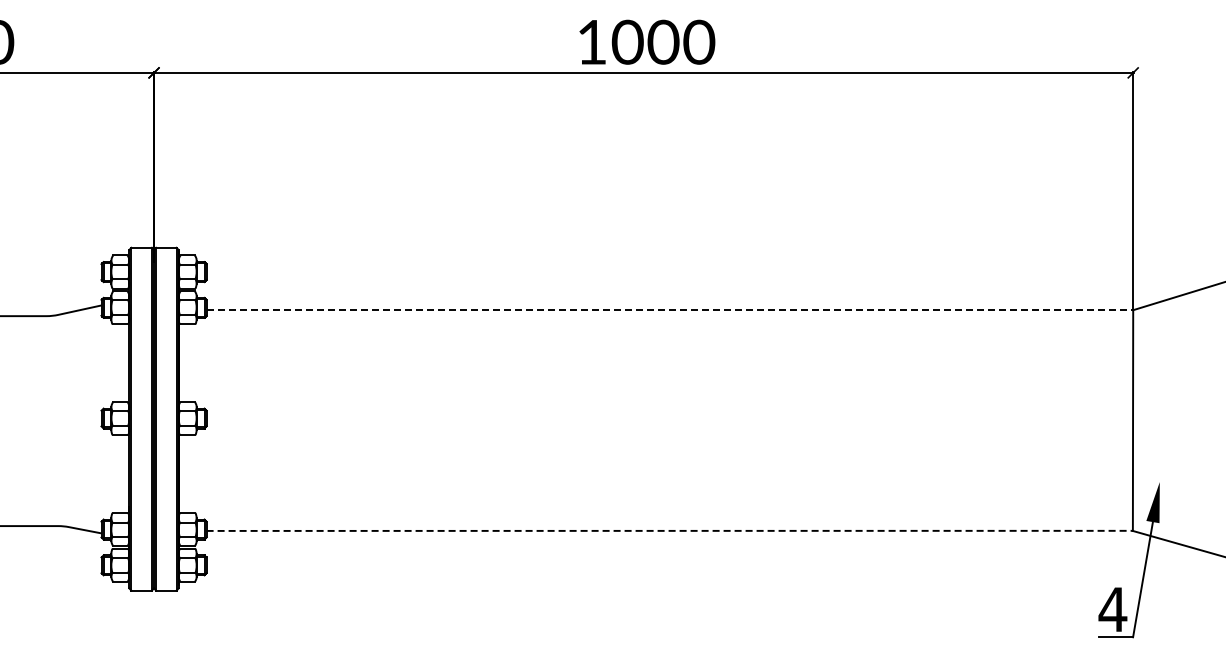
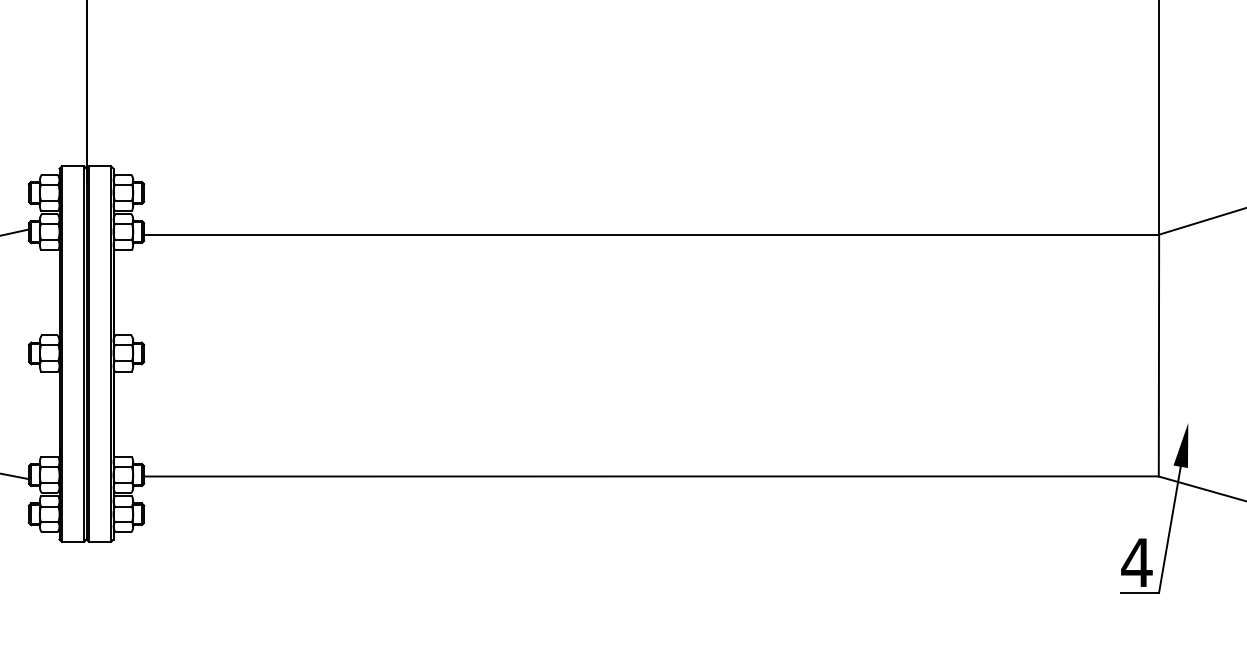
line: (670, 310) -> (652, 235), dashed -> solid
line: (669, 530) -> (651, 476), dashed -> solid

